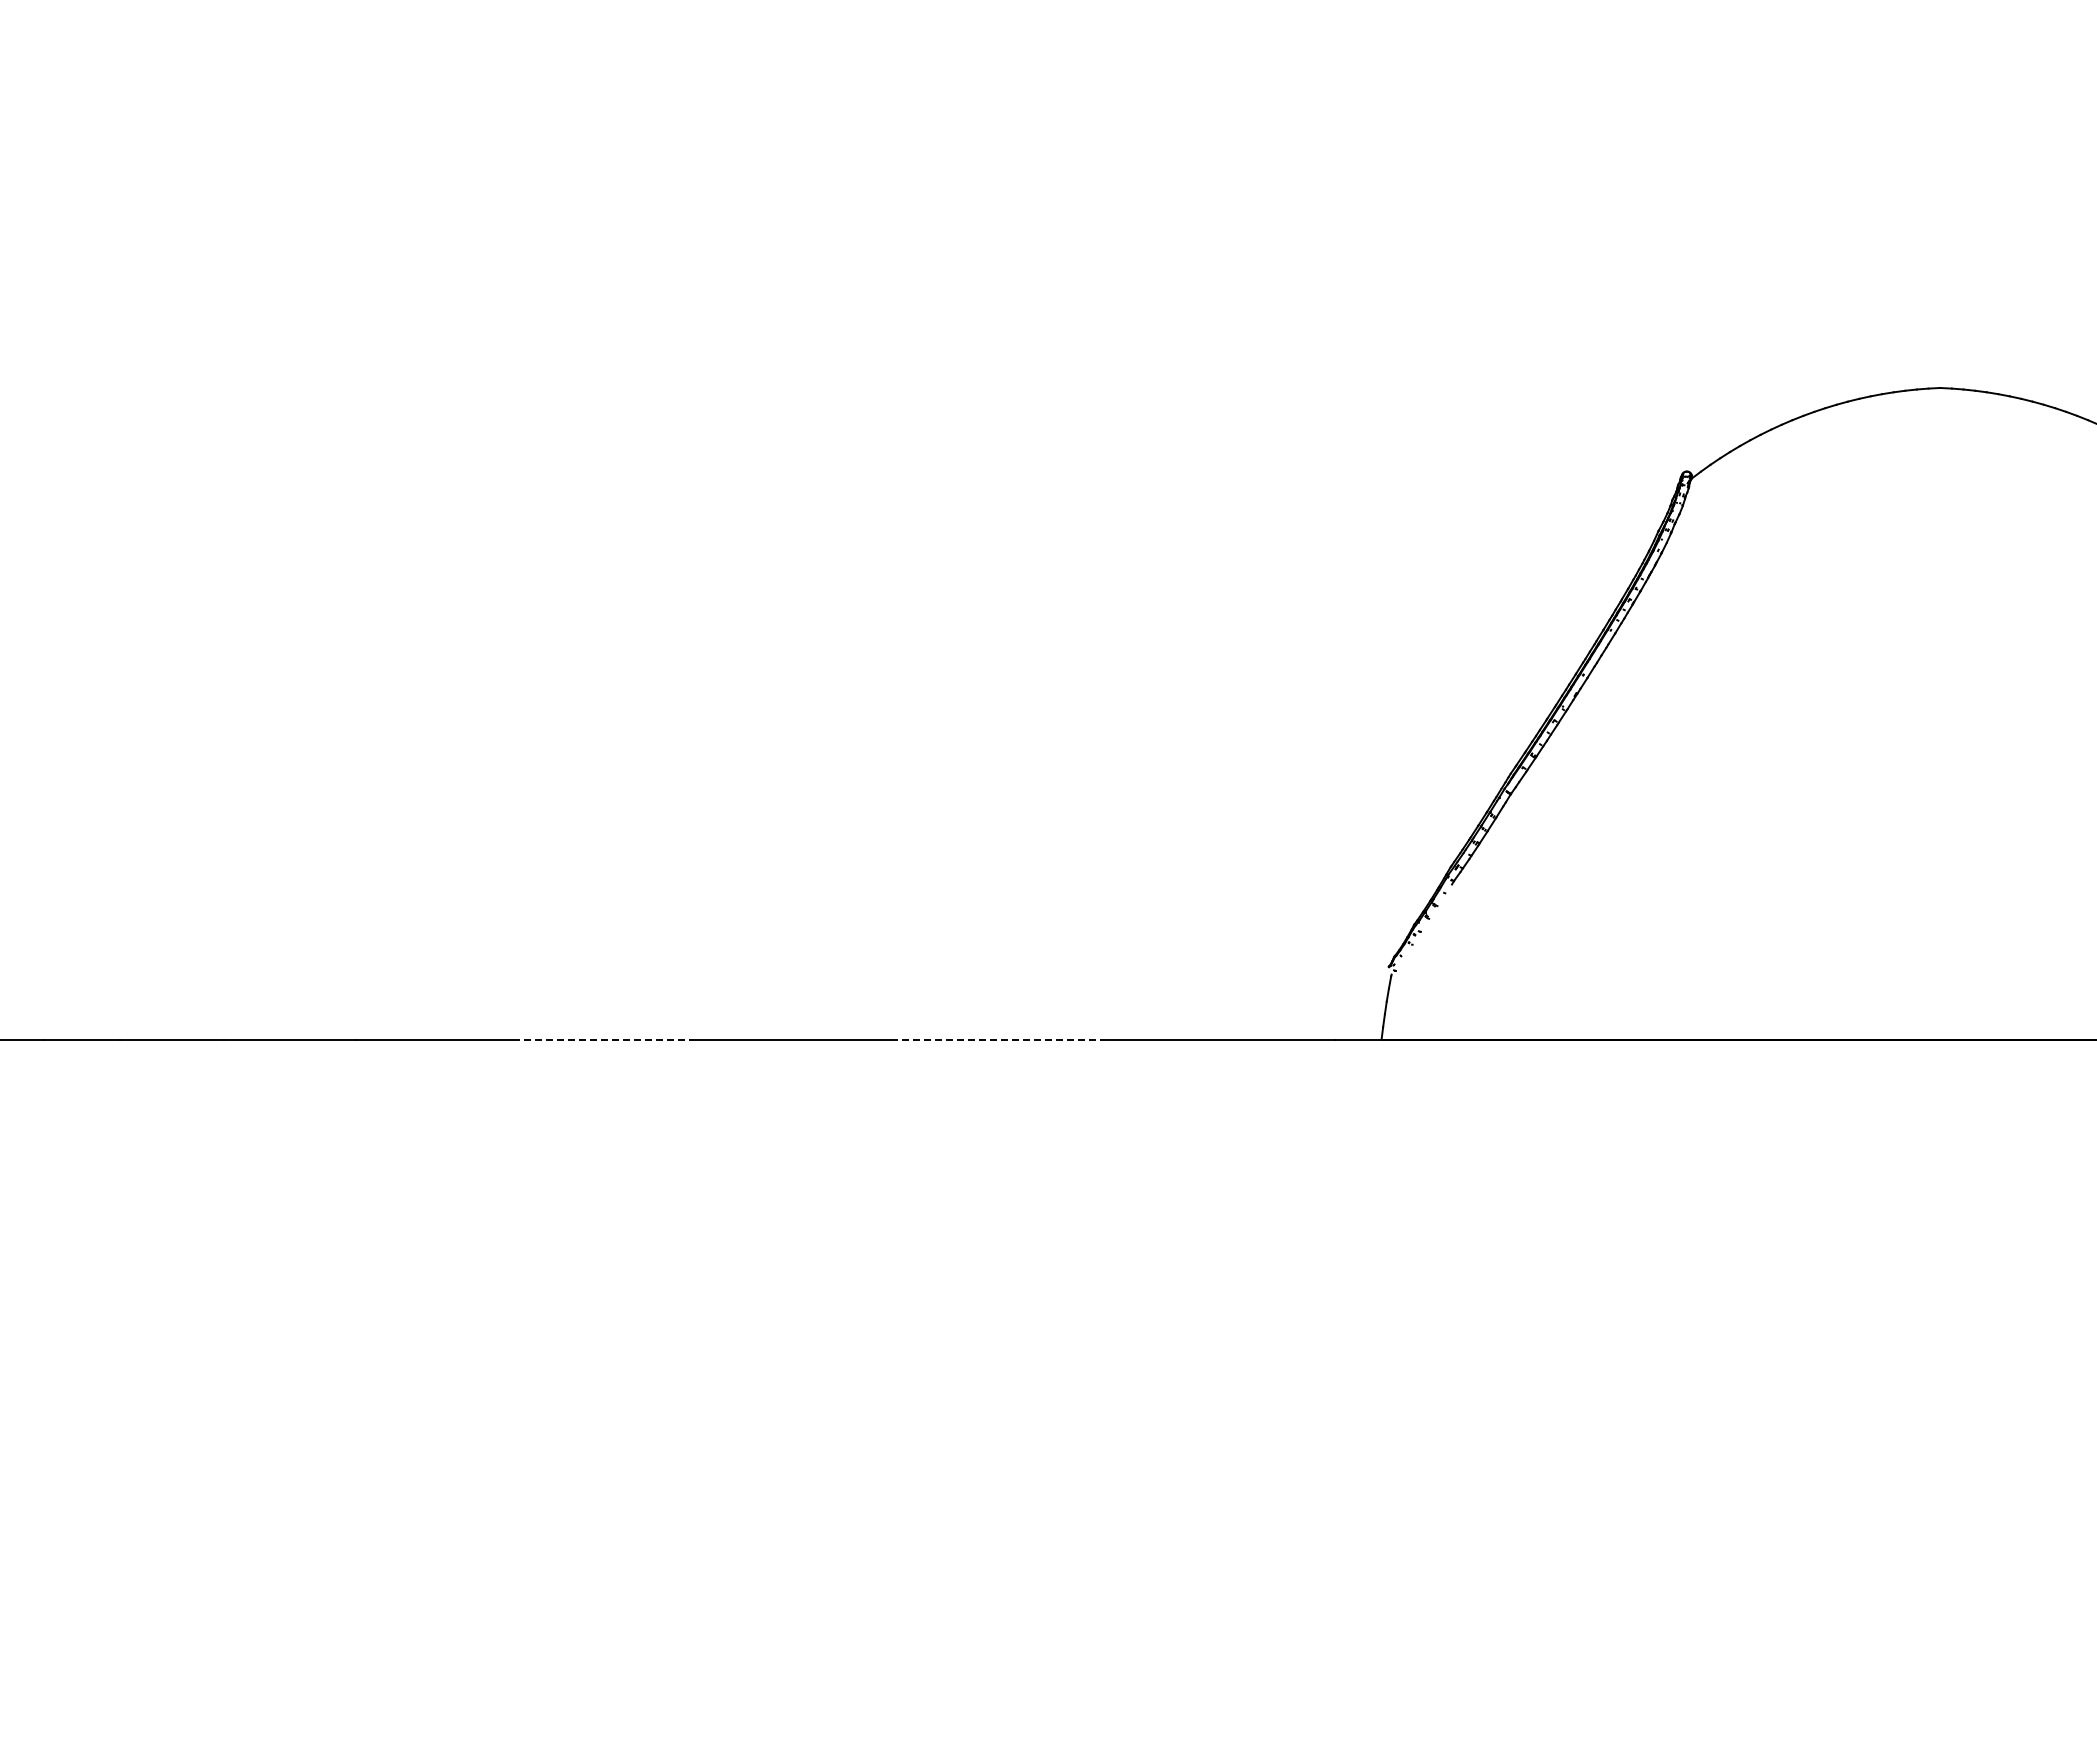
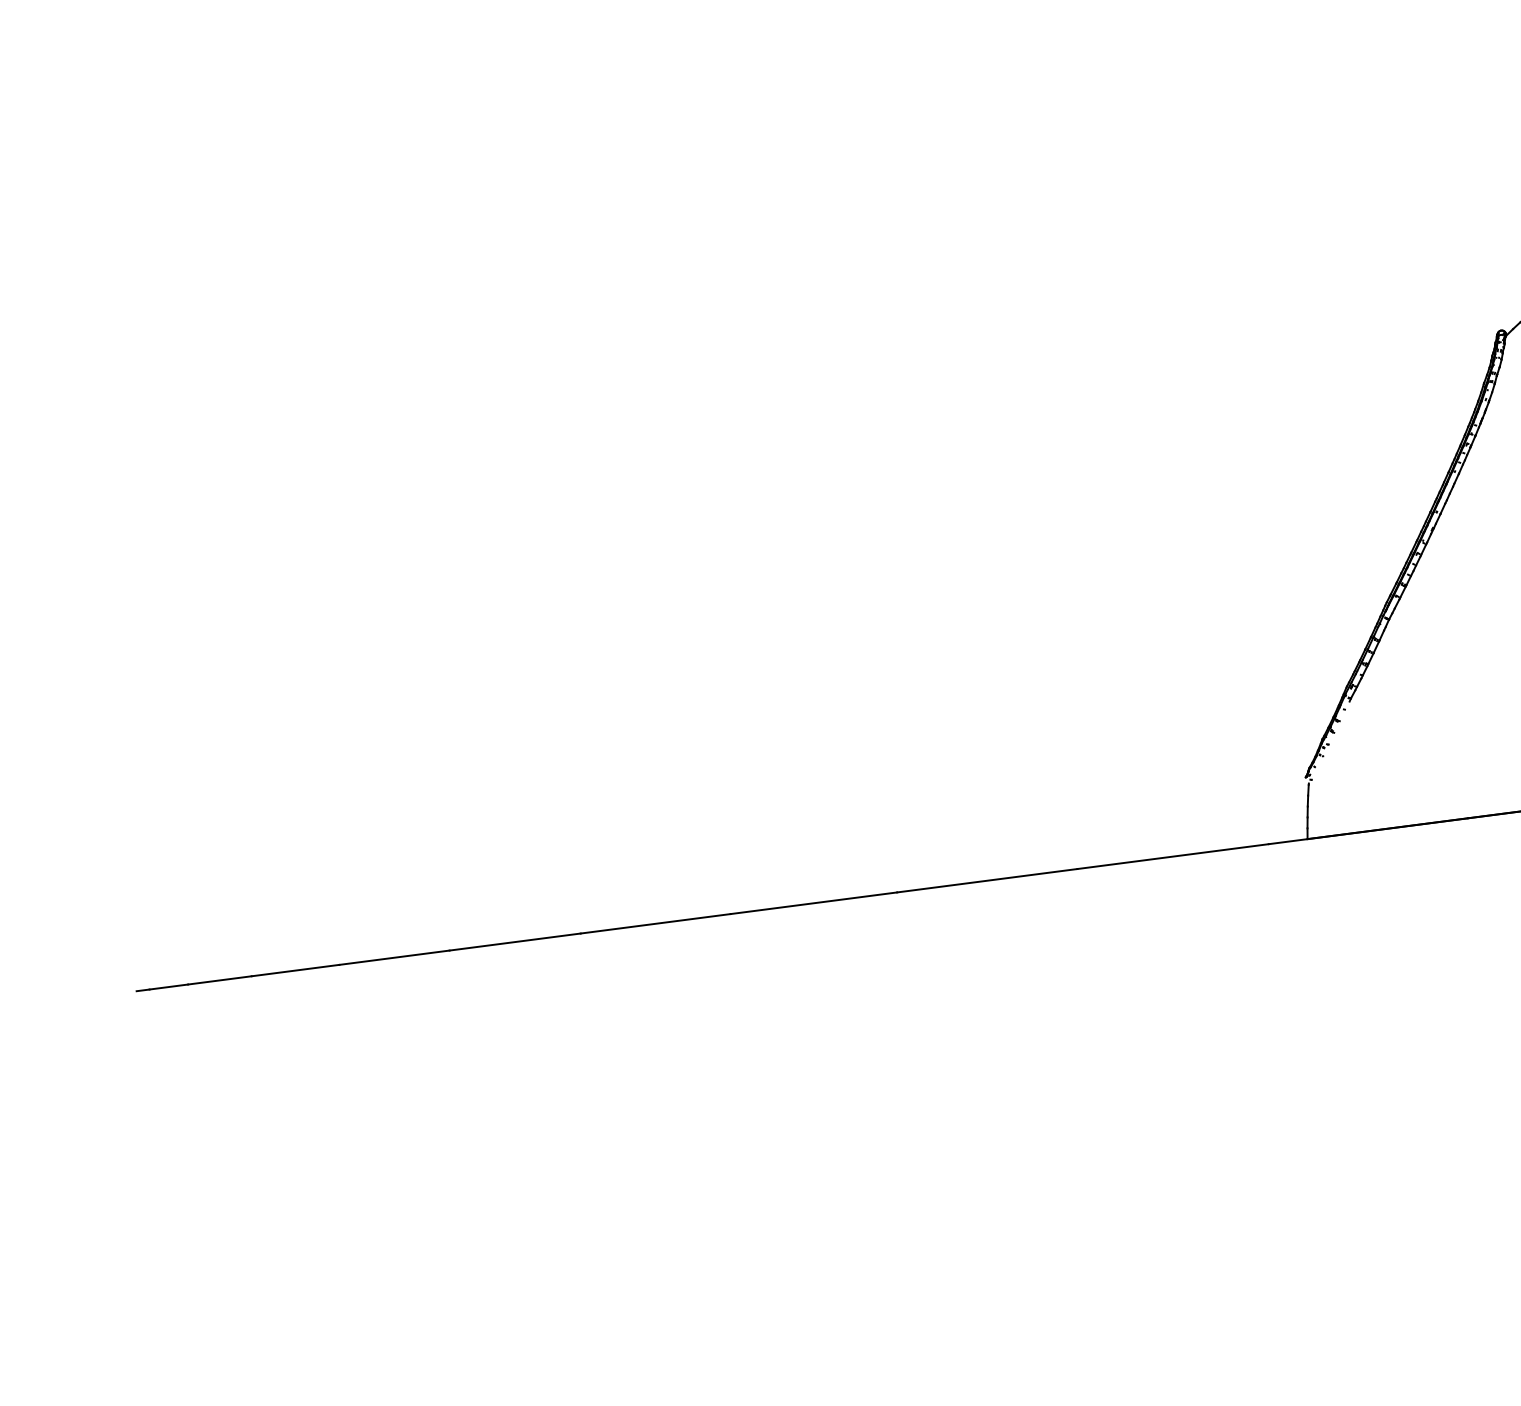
line: (602, 1039) -> (655, 923), dashed -> solid
line: (998, 1039) -> (987, 880), dashed -> solid

